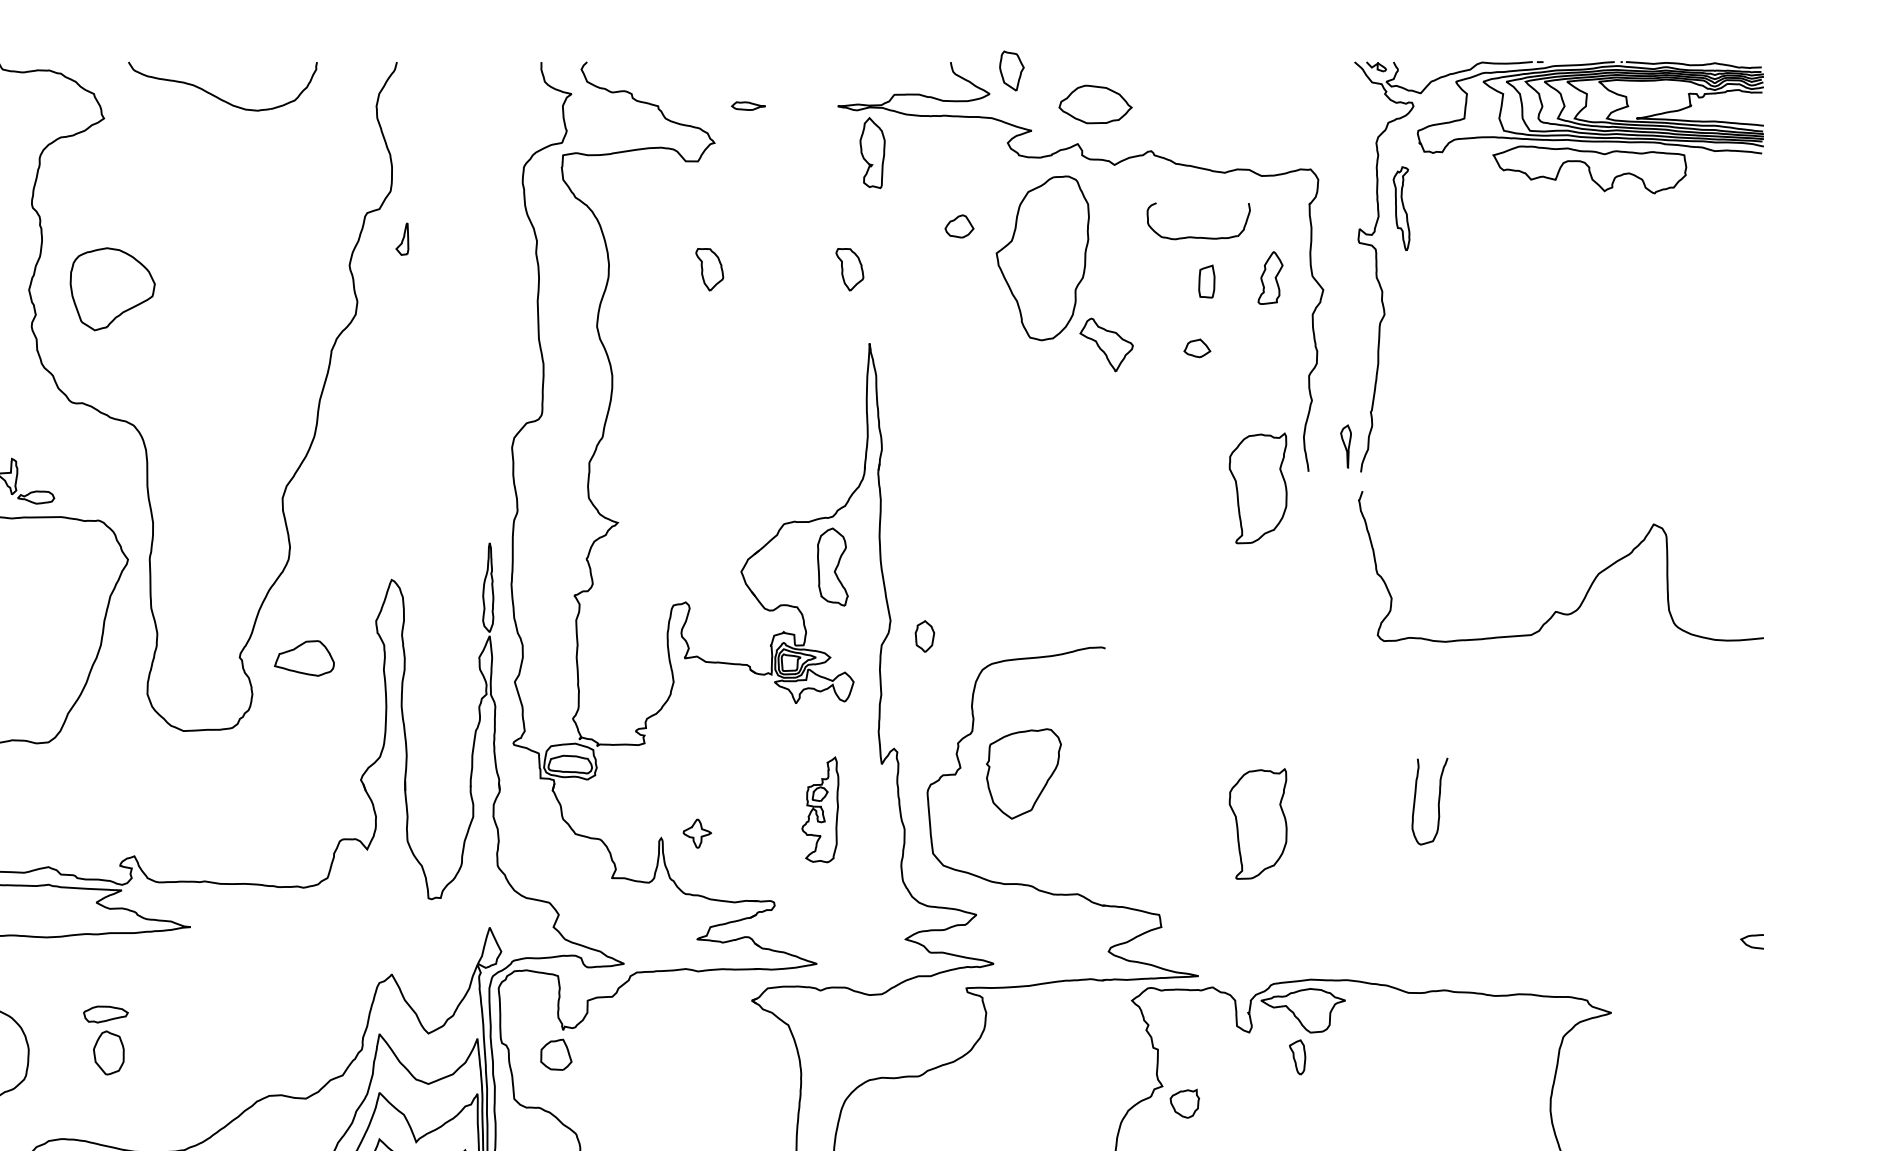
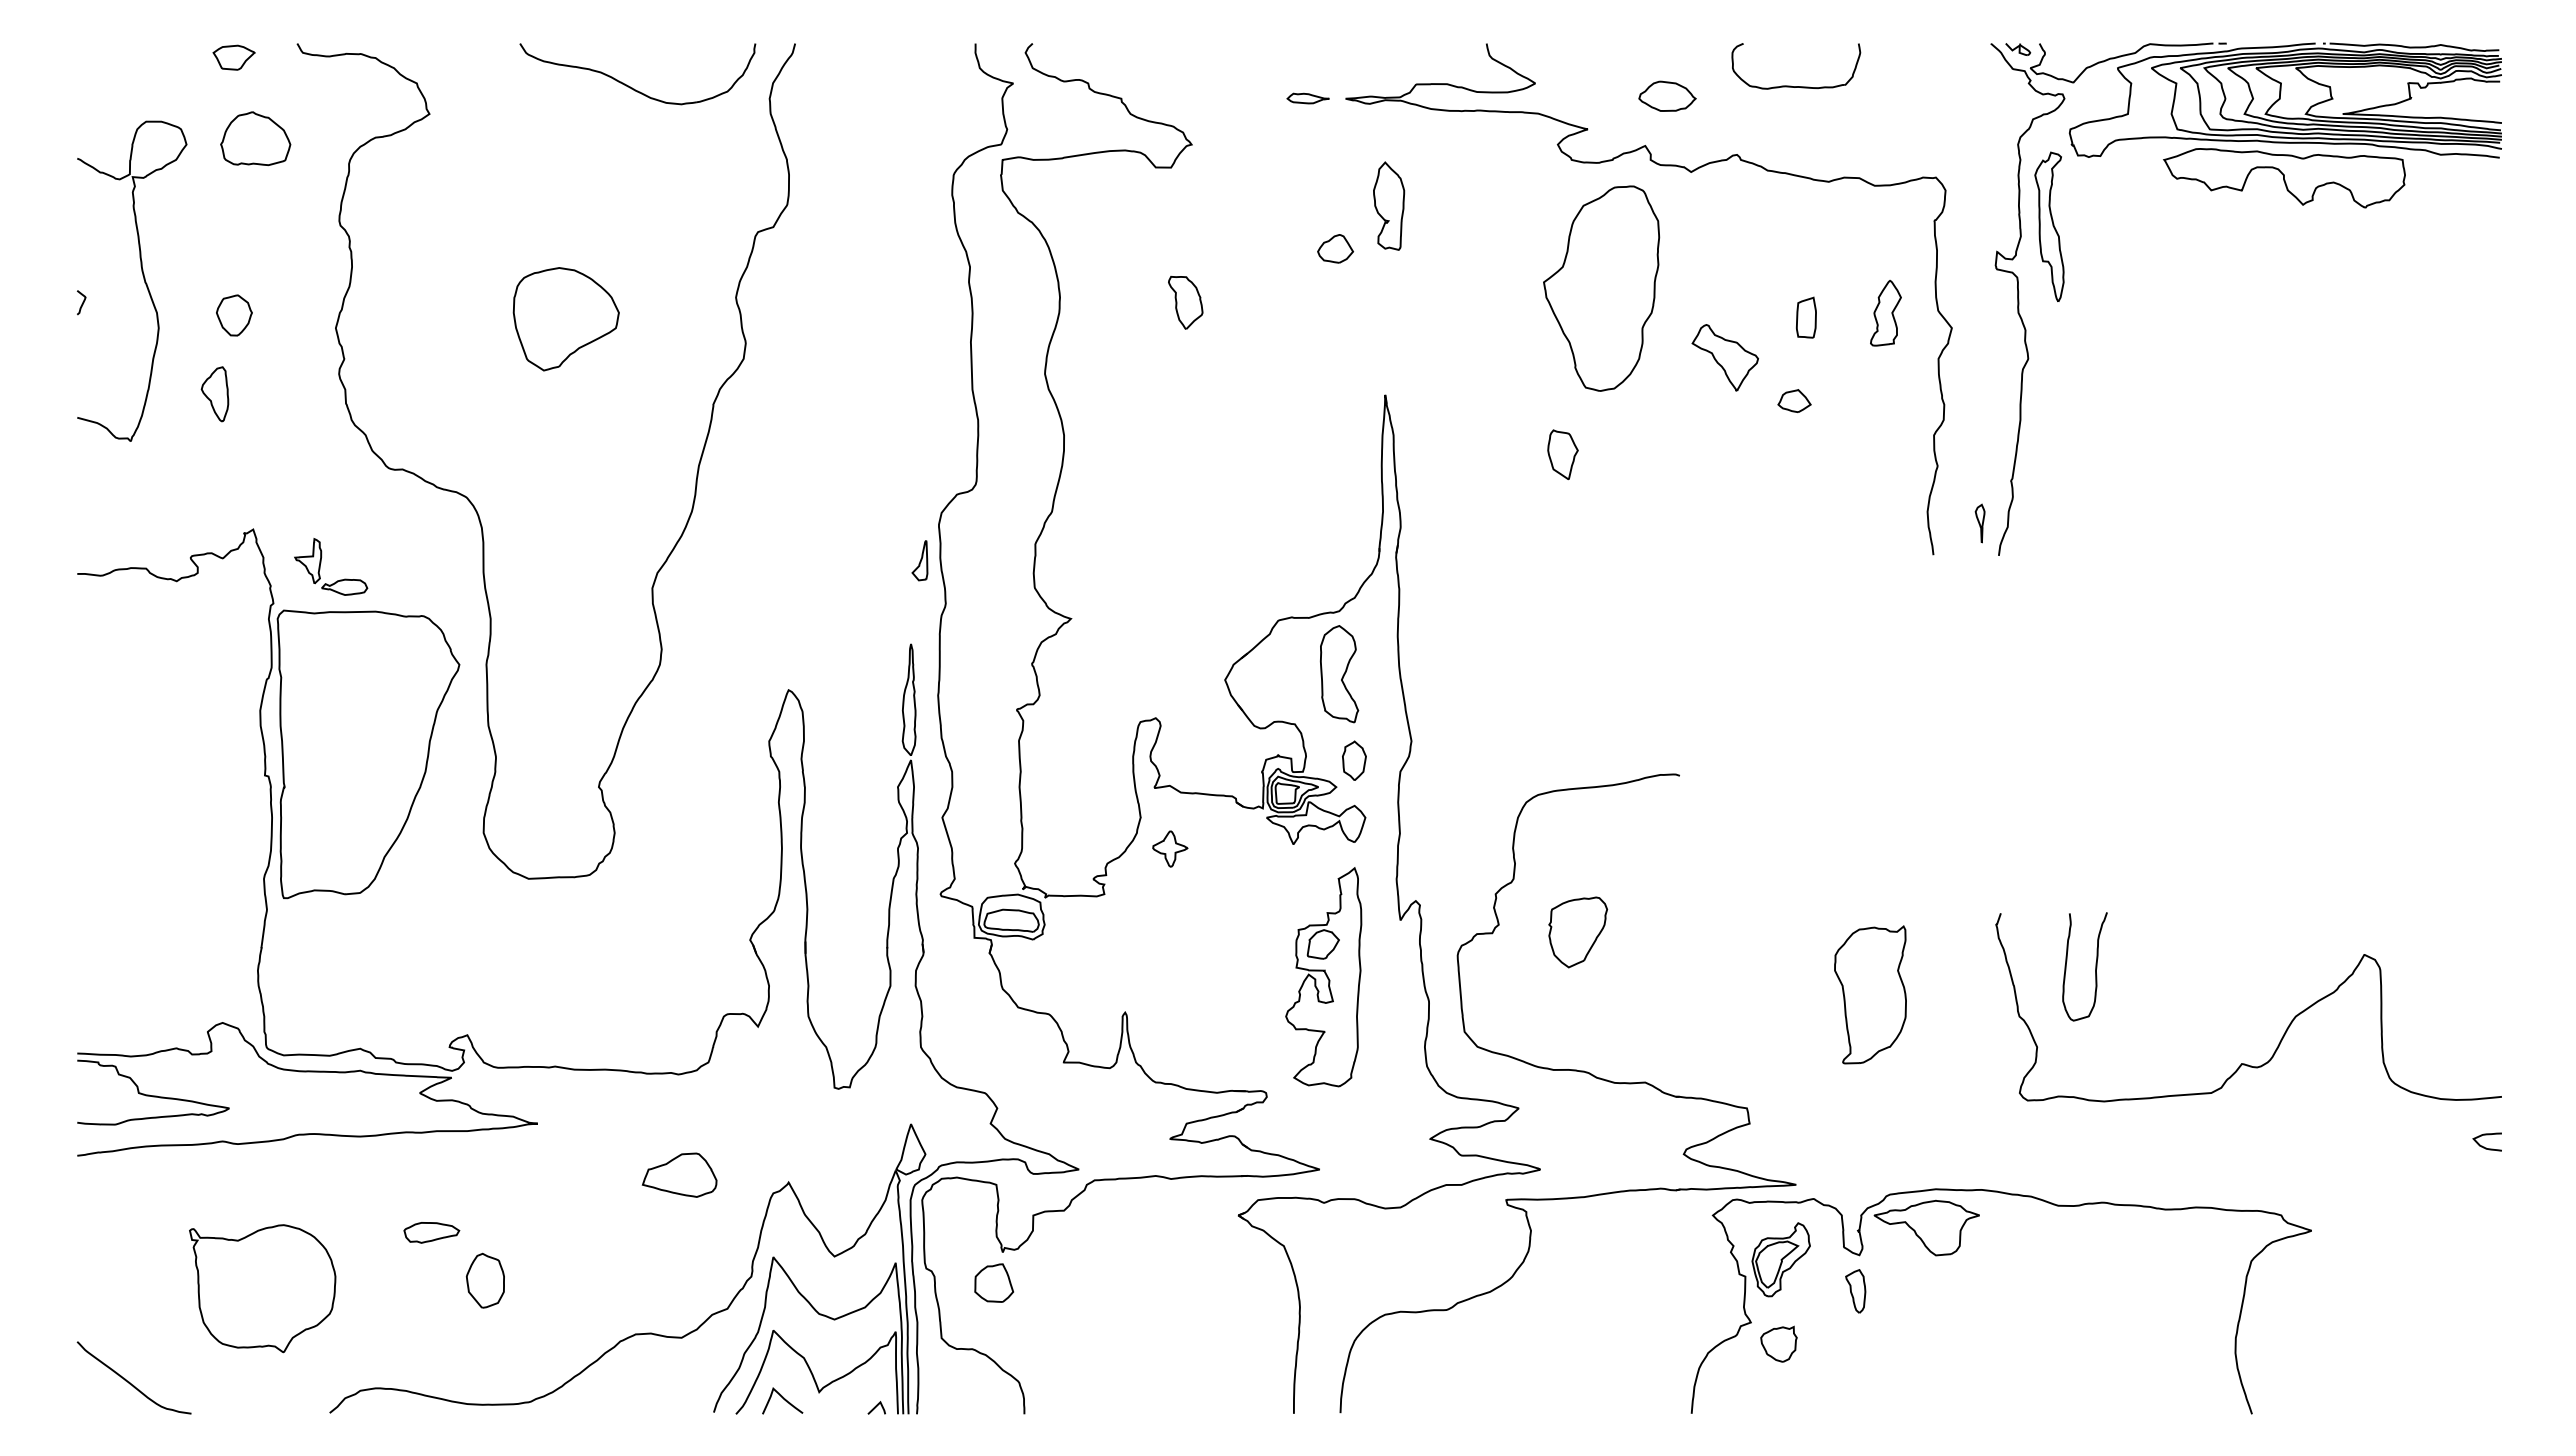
part: (1011, 70) -> (1562, 454), moved
part: (217, 96) -> (630, 86), moved
part: (1095, 103) -> (1667, 95), size x0.62
part: (748, 106) -> (1307, 98), moved
part: (872, 152) -> (1389, 205), moved
part: (1401, 208) -> (2049, 226), size x1.43
part: (959, 226) -> (1335, 248), moved
part: (1194, 236) -> (1791, 85), moved
part: (402, 239) -> (919, 560), moved
part: (849, 269) -> (1360, 302), removed
part: (112, 289) -> (565, 319), moved
part: (1106, 344) -> (1724, 357), moved
part: (1345, 446) -> (1979, 523), size x0.71
part: (1258, 488) -> (1870, 575), removed
curve: (1592, 581) -> (2287, 1026), moved
part: (925, 636) -> (1354, 760), moved
part: (304, 657) -> (679, 1174), moved
part: (1024, 774) -> (1578, 932), size x0.62
part: (820, 810) -> (1323, 977), size x1.67
part: (697, 833) -> (1170, 848), moved
part: (1186, 1035) -> (1780, 1259), added
part: (108, 1052) -> (484, 1280), moved
part: (1297, 1057) -> (1855, 1291), moved

